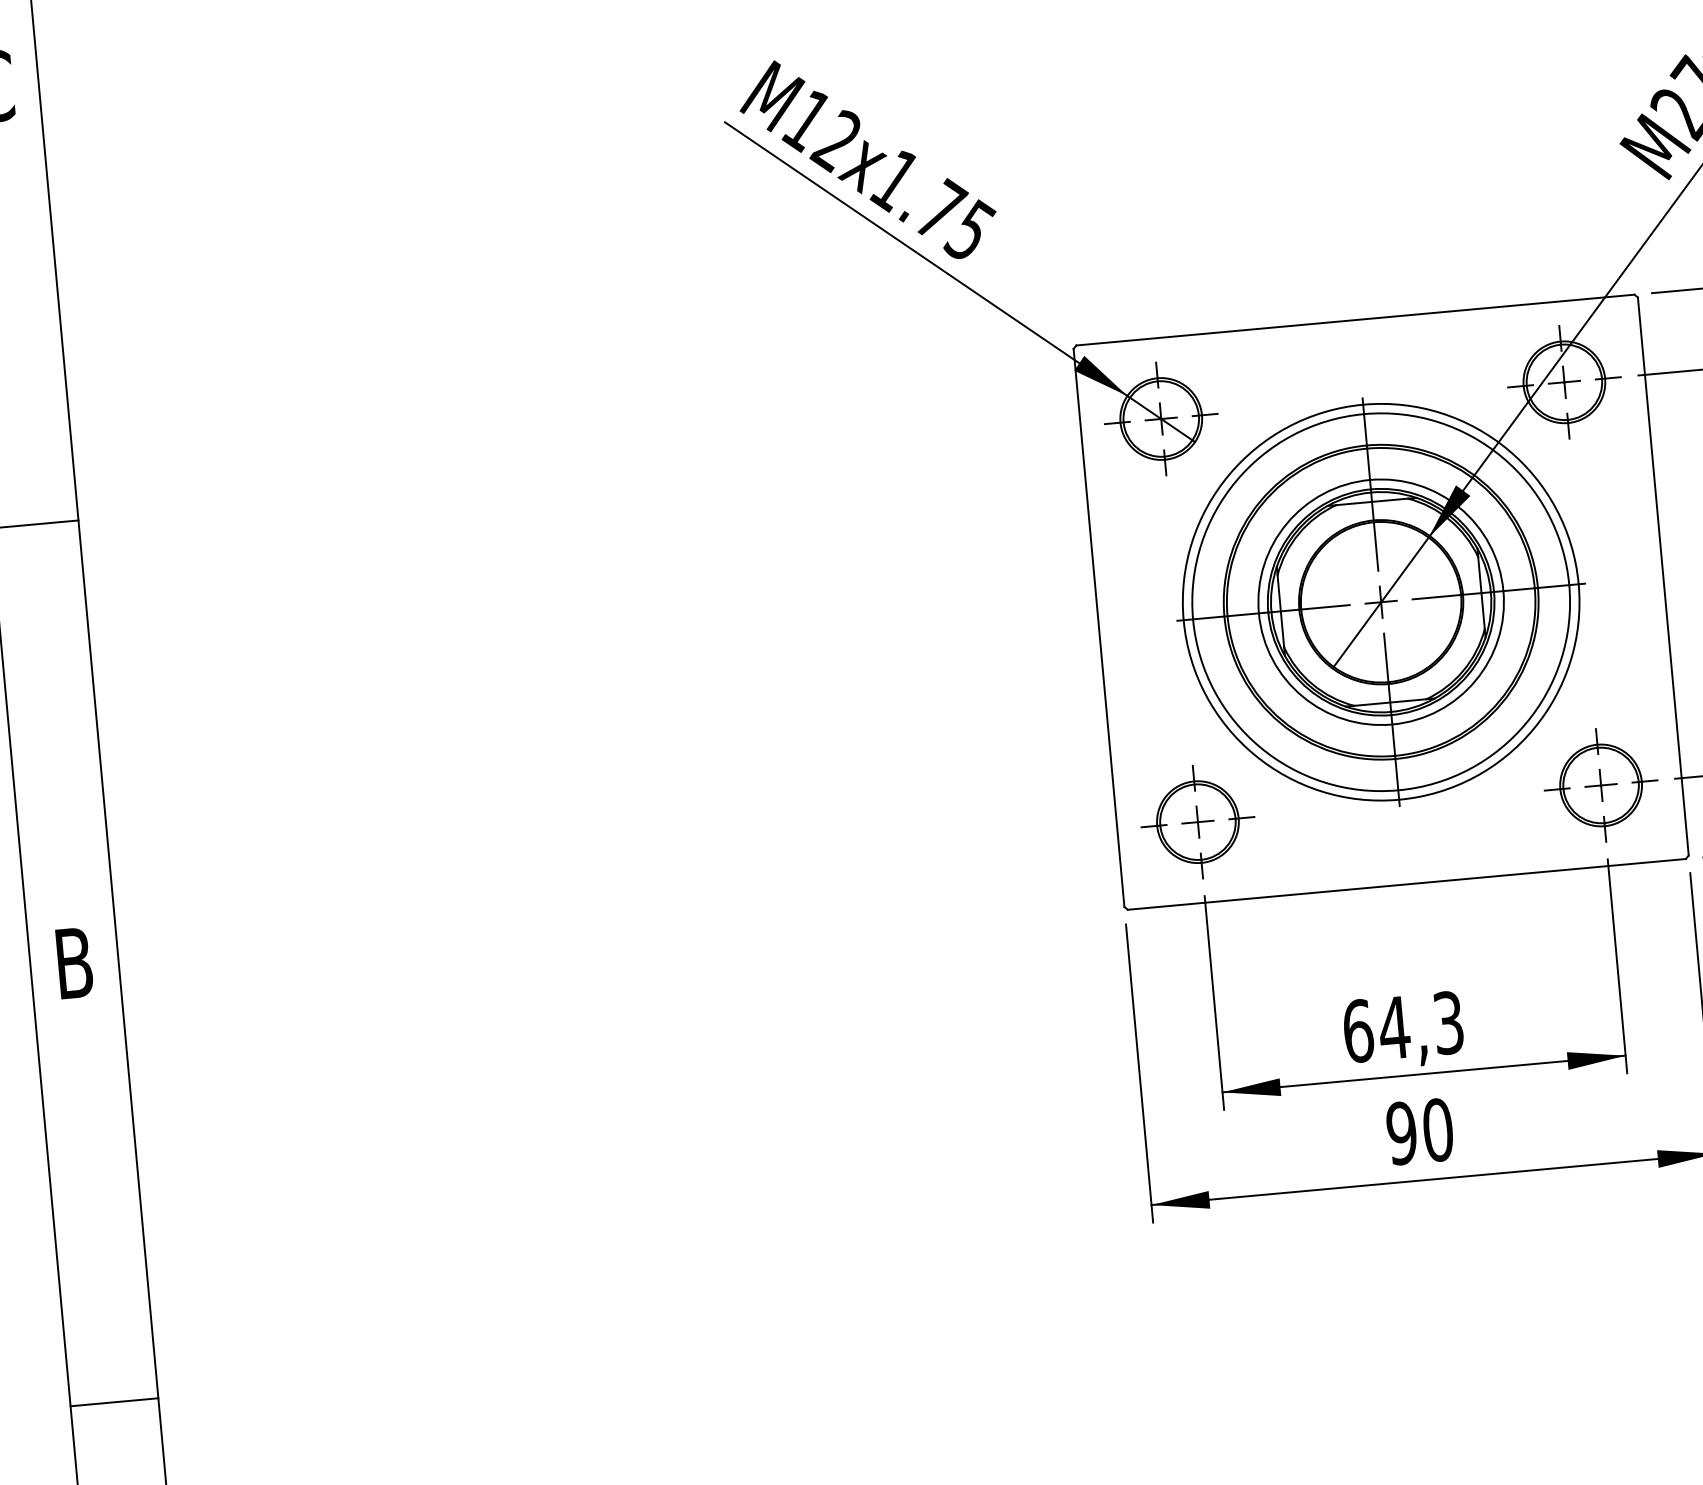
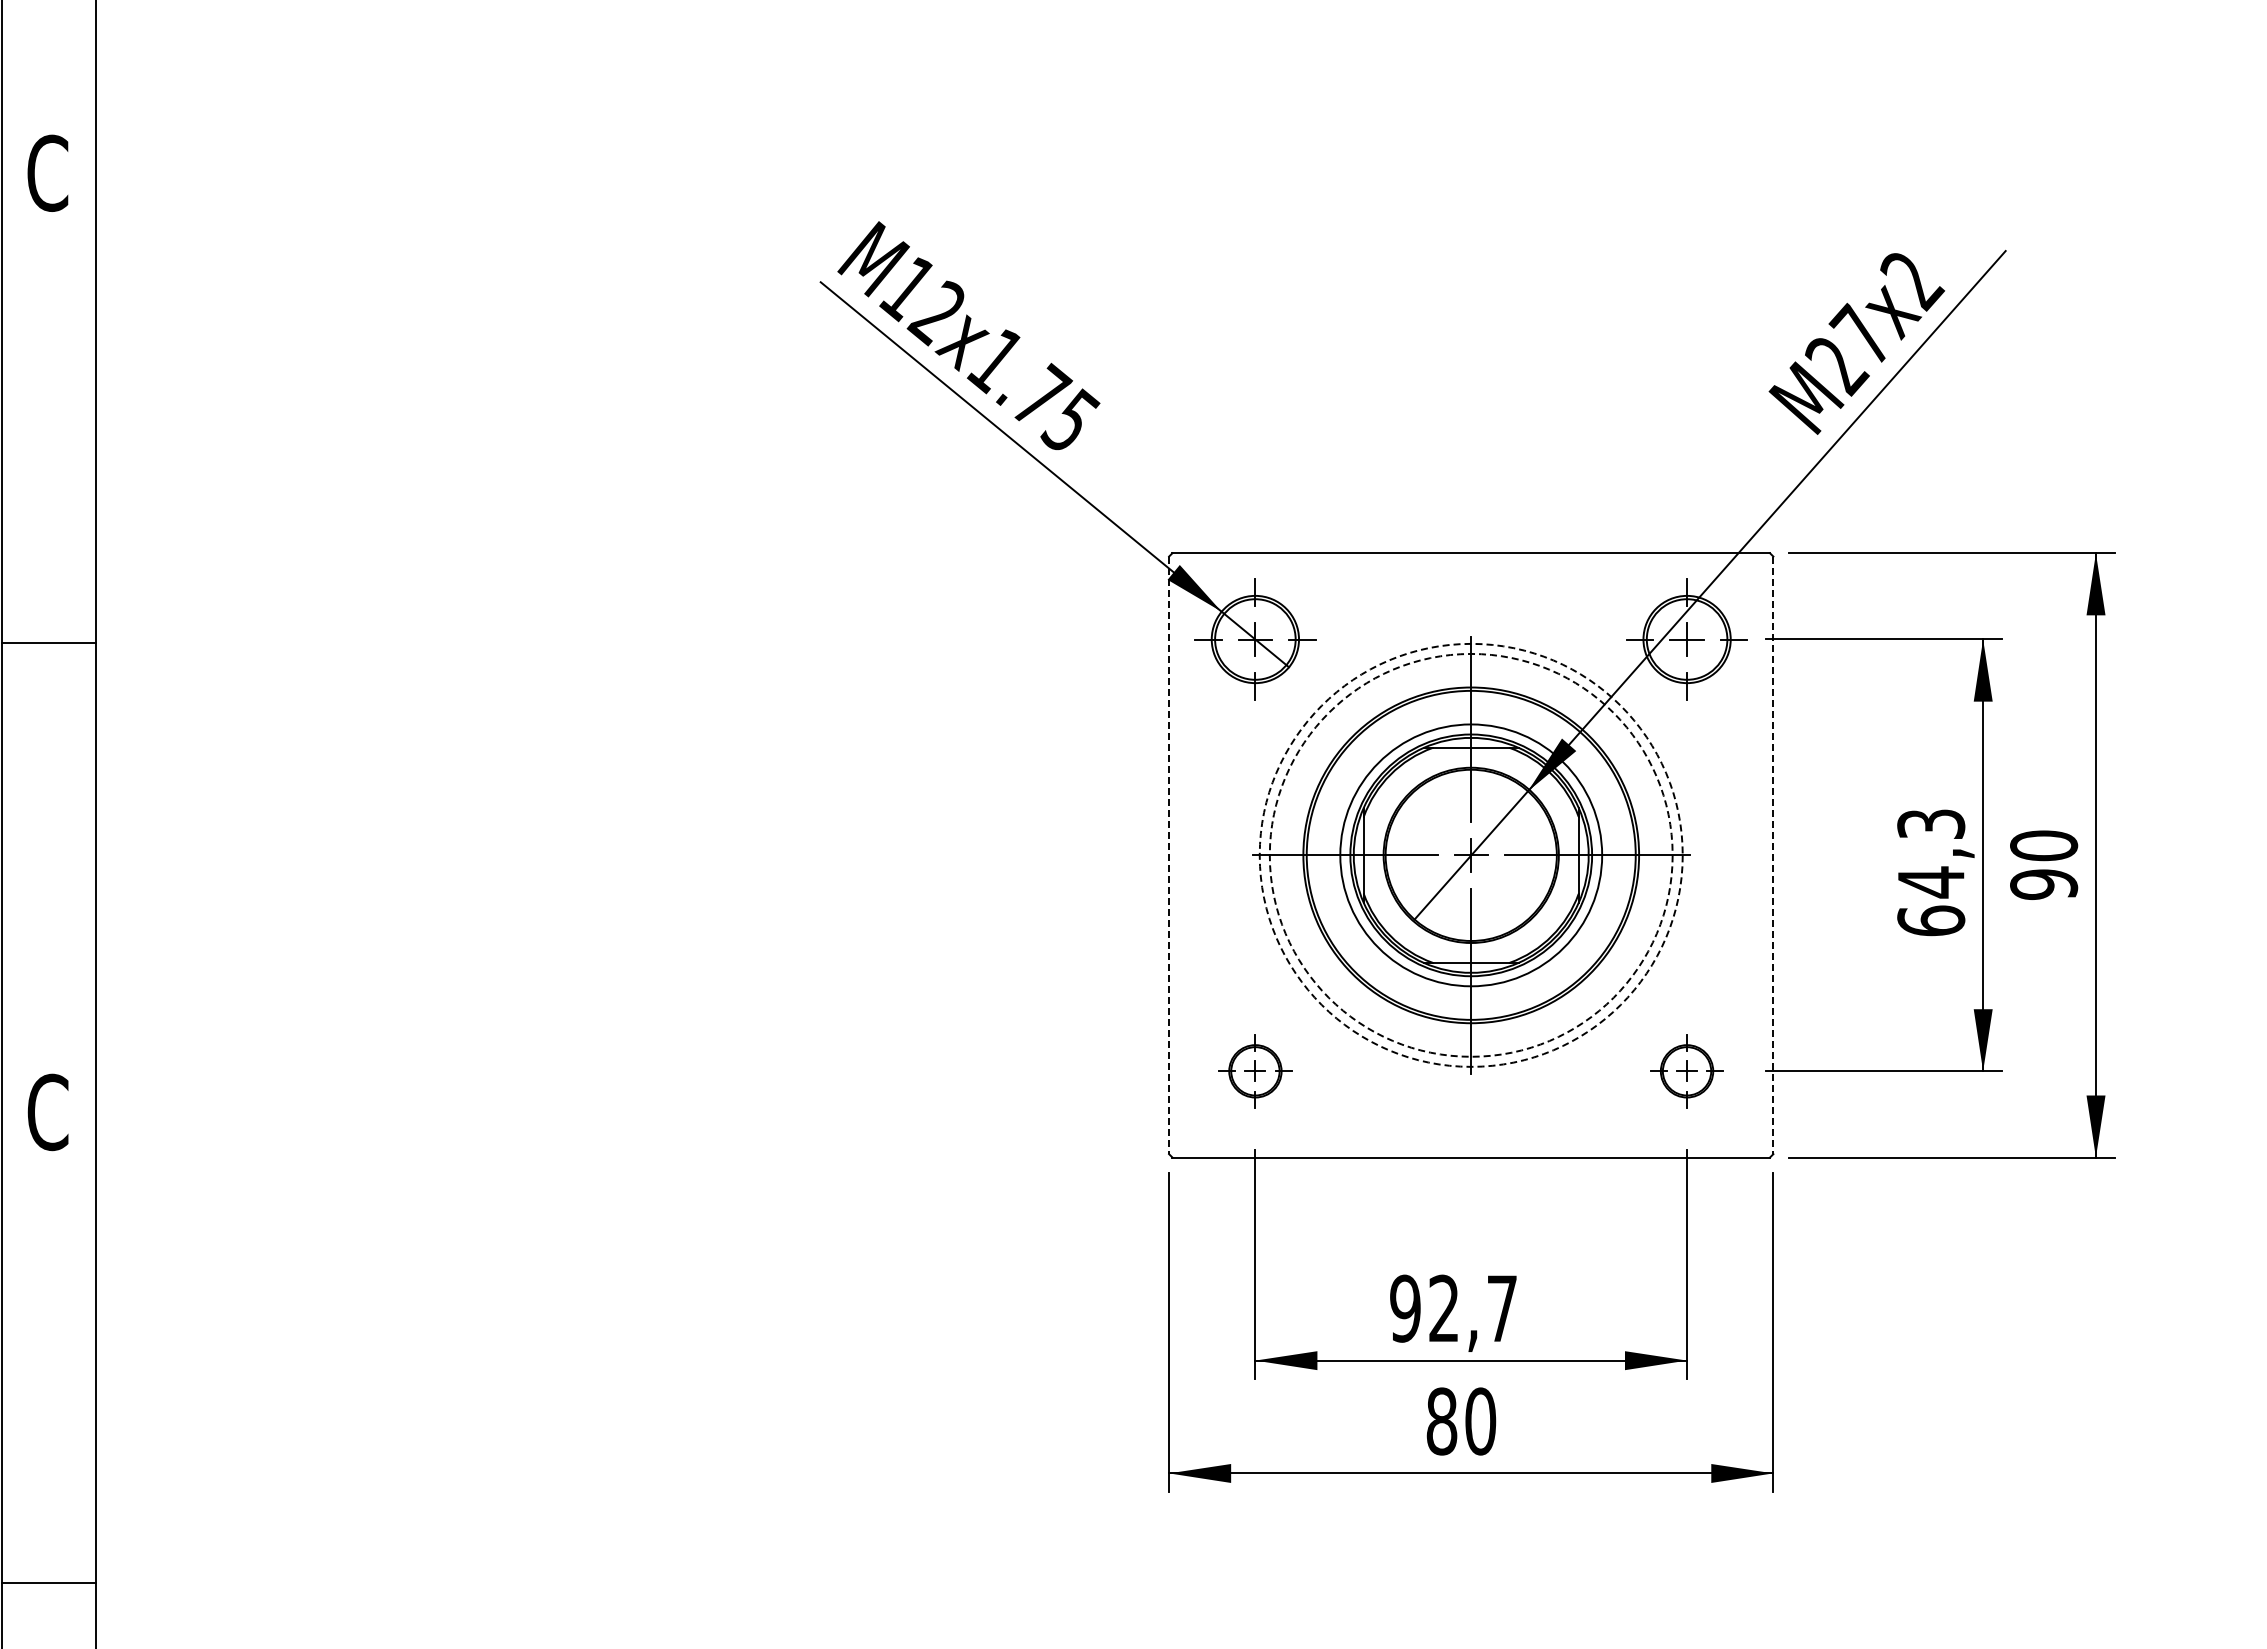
line: (1663, 576) -> (1773, 855), solid -> dashed
circle: (1380, 601) -> (1470, 854), solid -> dashed
circle: (1380, 601) -> (1470, 854), solid -> dashed
line: (1099, 628) -> (1169, 855), solid -> dashed
part: (1600, 785) -> (1686, 1071), size x0.6
part: (1198, 822) -> (1255, 1071), size x0.6
text: (73, 963) -> (47, 1112), B -> C
text: (1403, 1026) -> (1453, 1308), 64,3 -> 92,7
text: (1401, 1133) -> (1441, 1421), 90 -> 80

